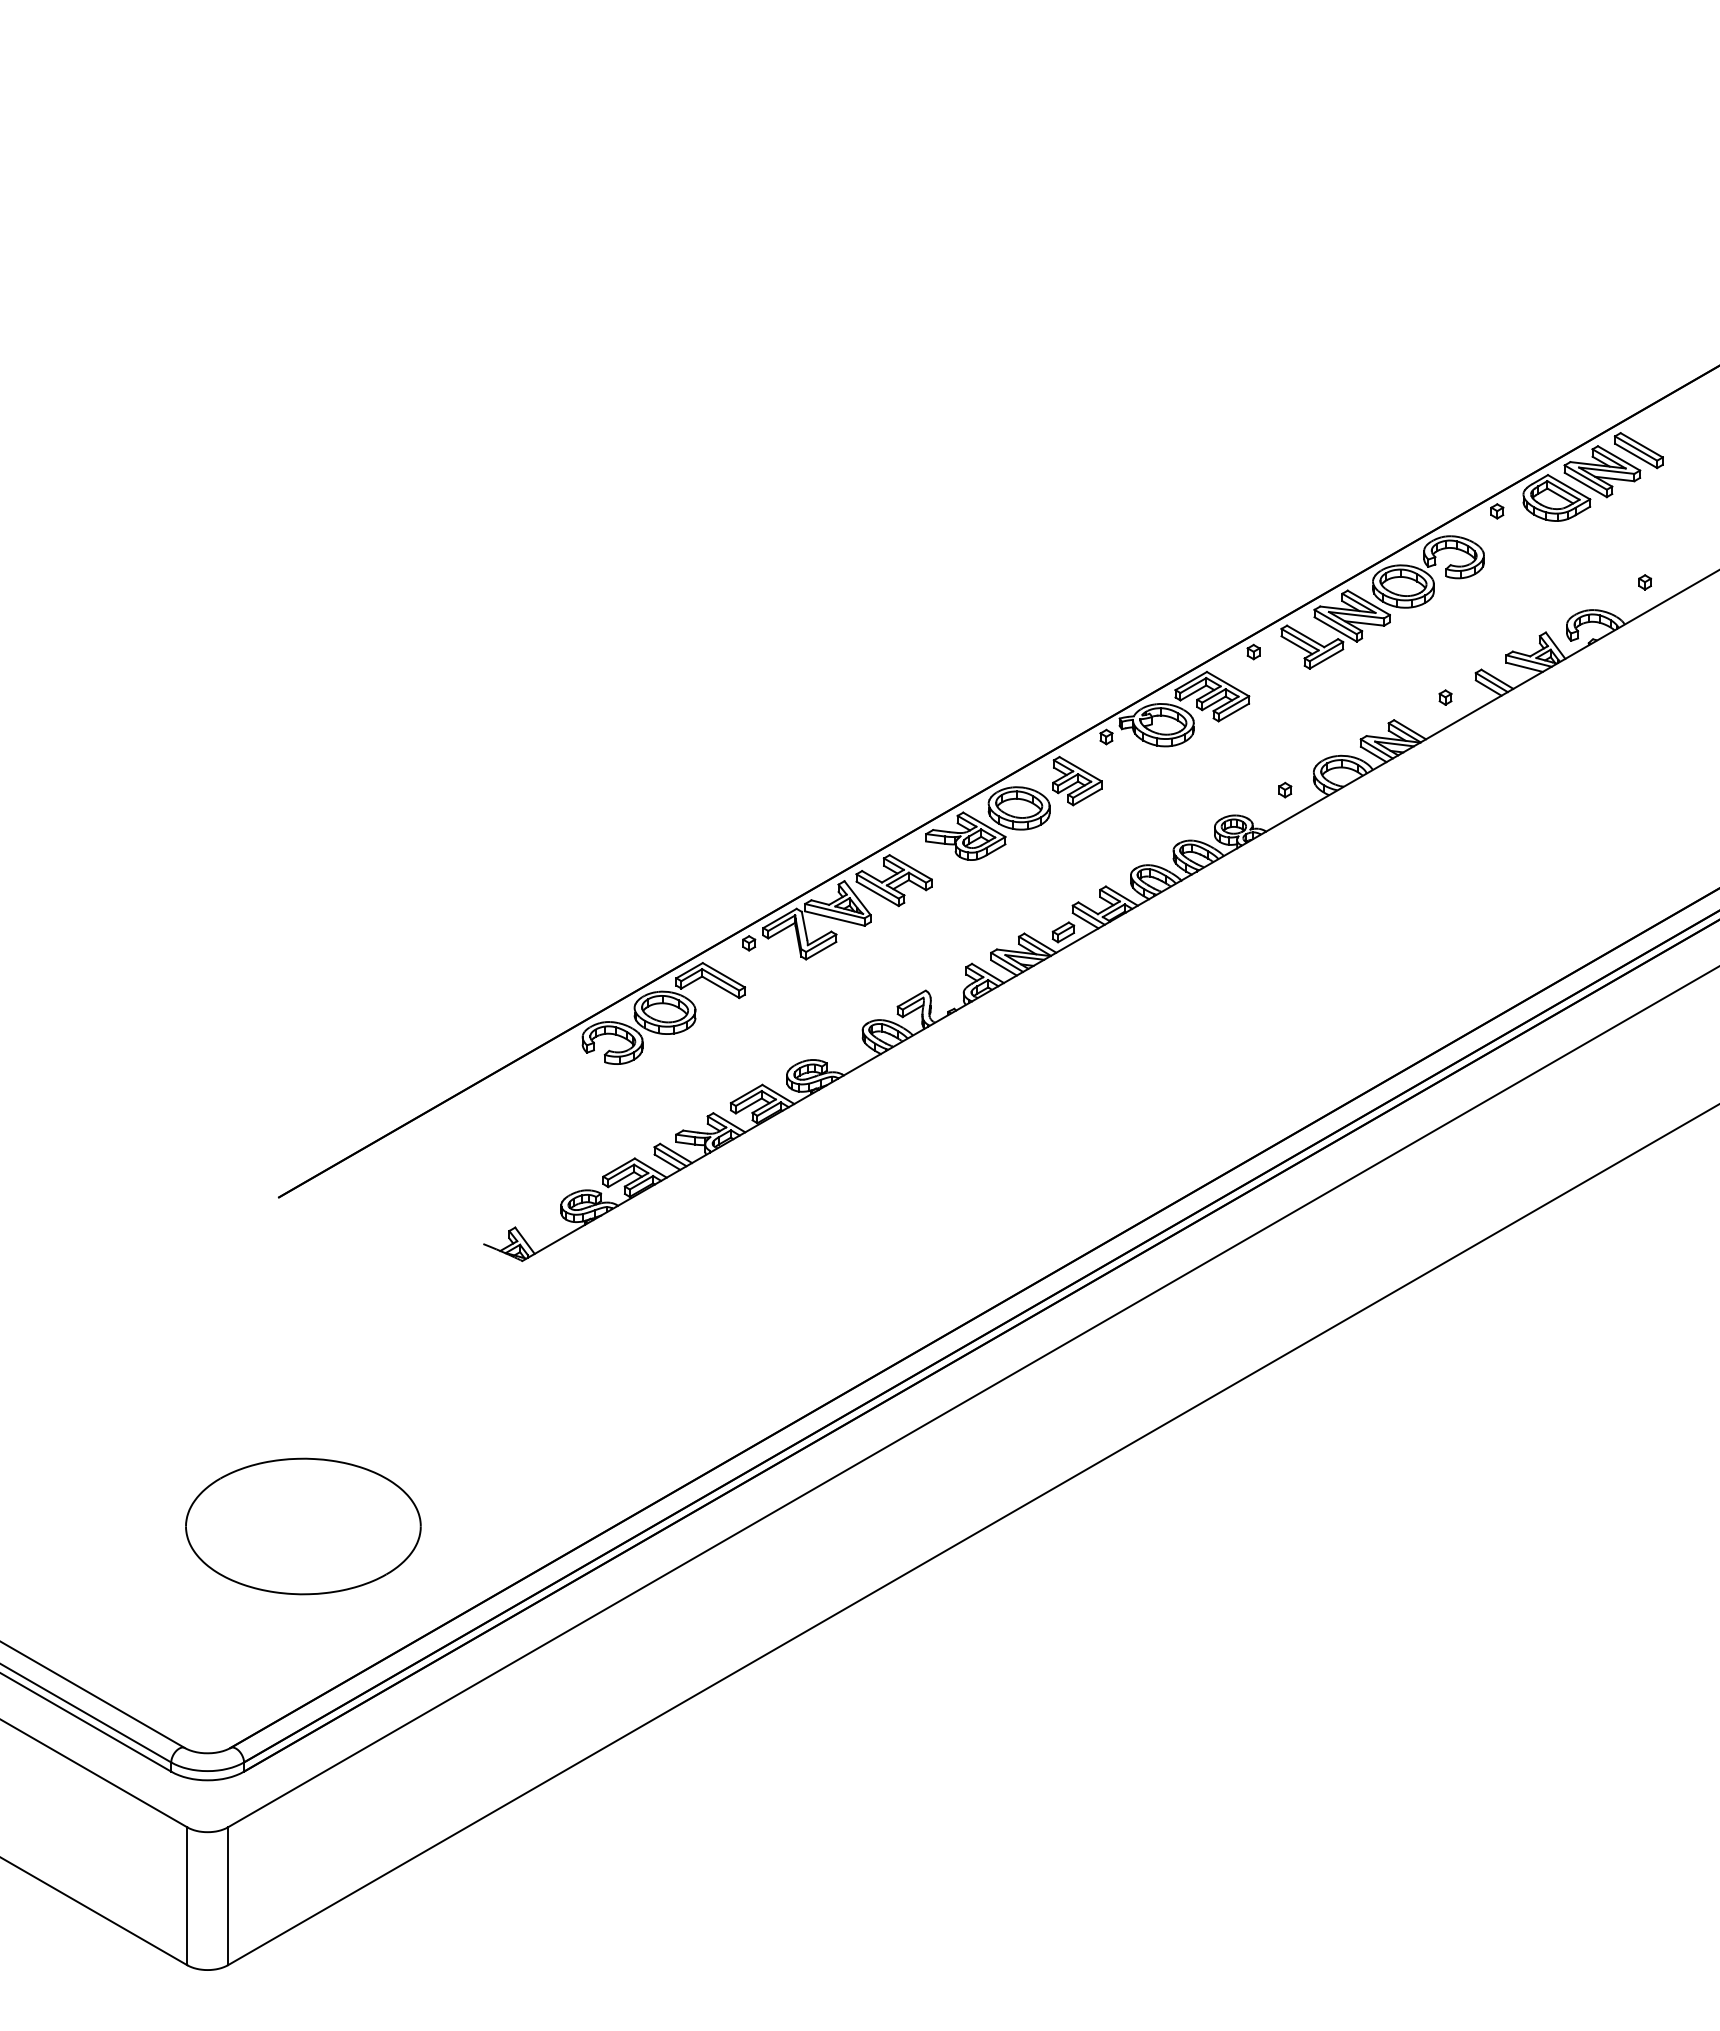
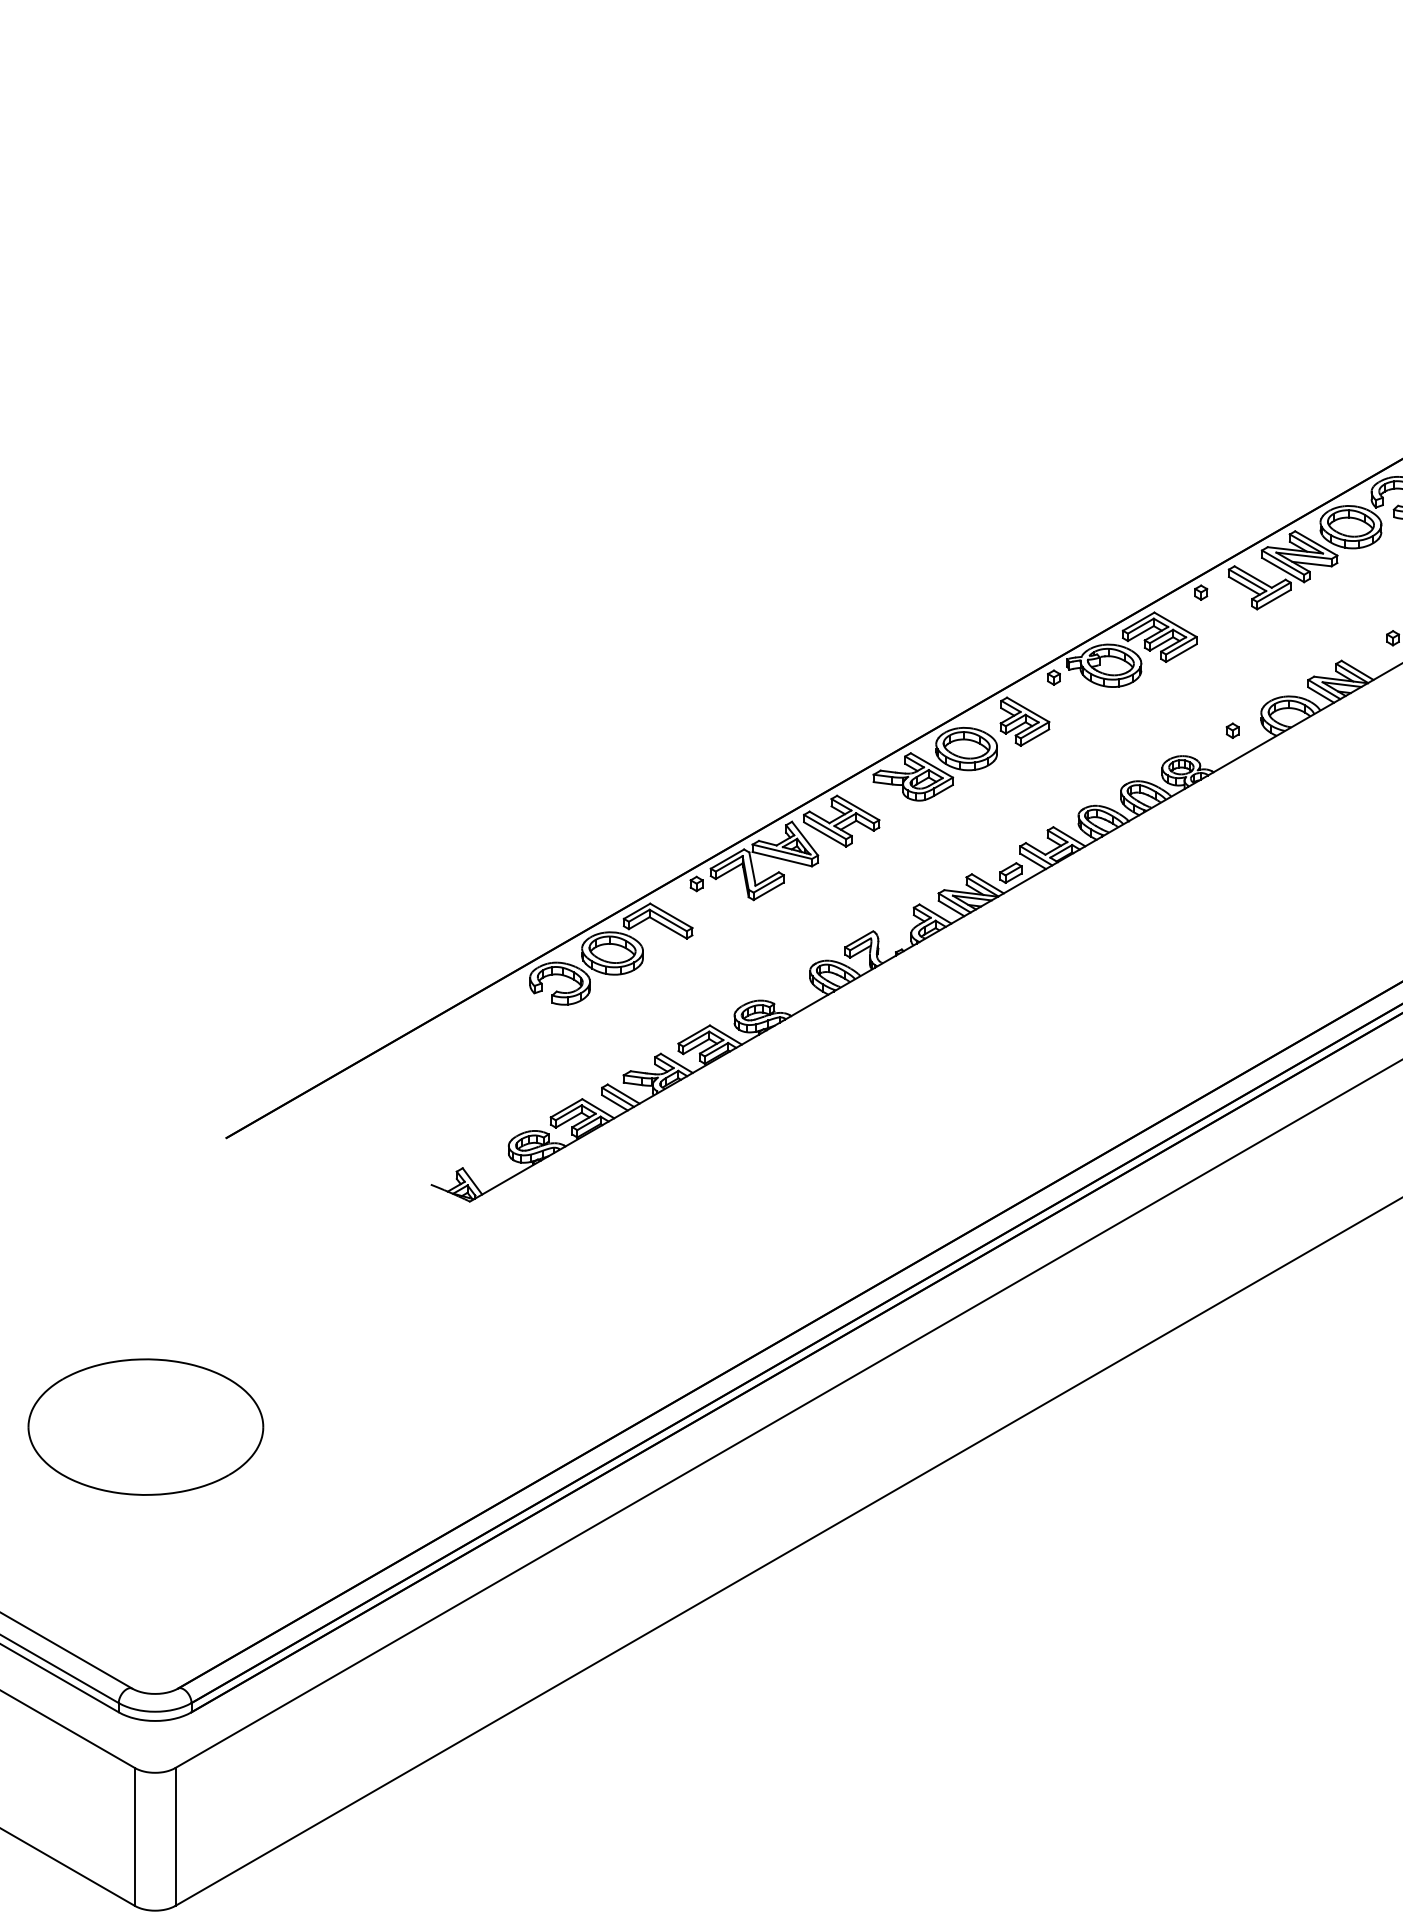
part: (303, 1526) -> (146, 1427), moved

